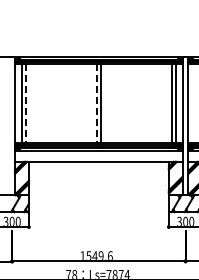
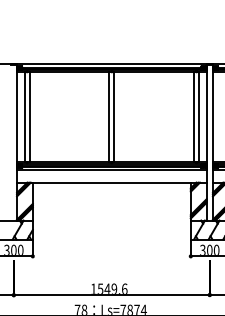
line: (26, 103) -> (30, 116), dashed -> solid
line: (96, 103) -> (109, 116), dashed -> solid

